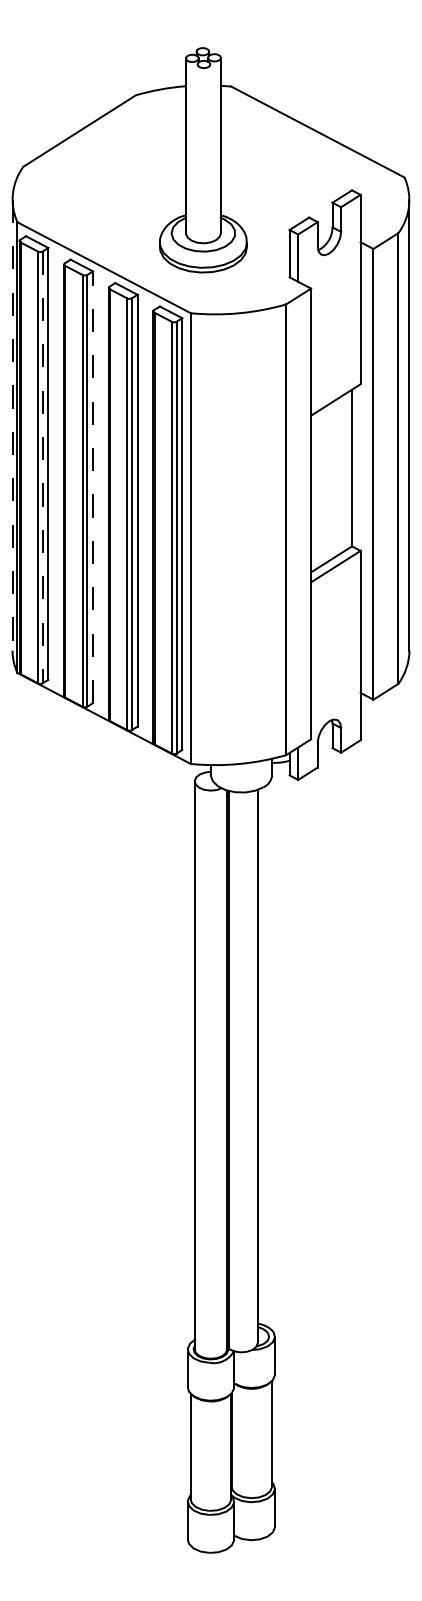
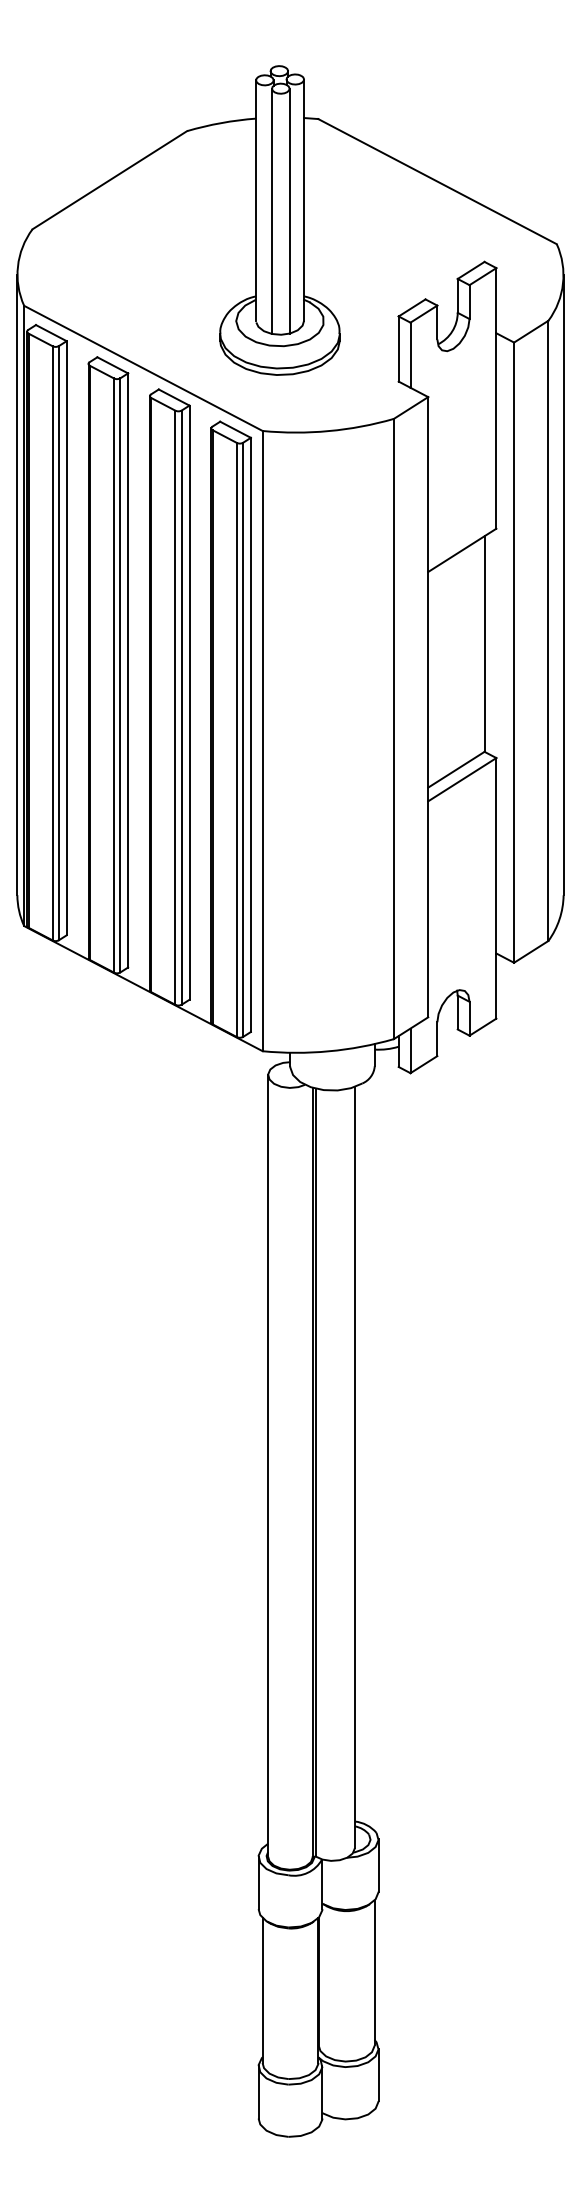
line: (197, 153) -> (272, 211), added
line: (210, 153) -> (289, 210), added
line: (12, 425) -> (17, 585), dashed -> solid
line: (42, 467) -> (58, 643), dashed -> solid
line: (93, 486) -> (128, 669), dashed -> solid

